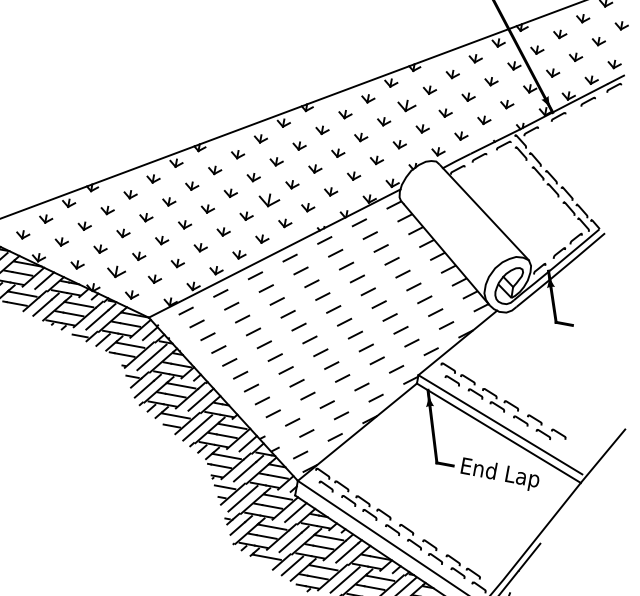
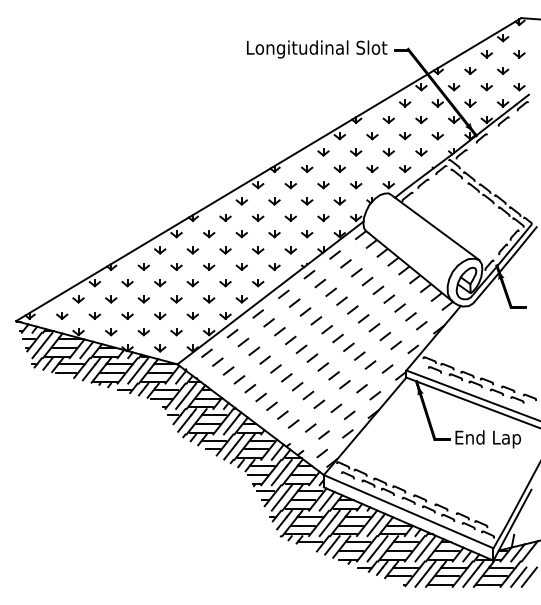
part: (407, 106) -> (356, 152), size x0.71
part: (269, 200) -> (258, 250), size x0.62
part: (115, 272) -> (143, 332), size x0.71

